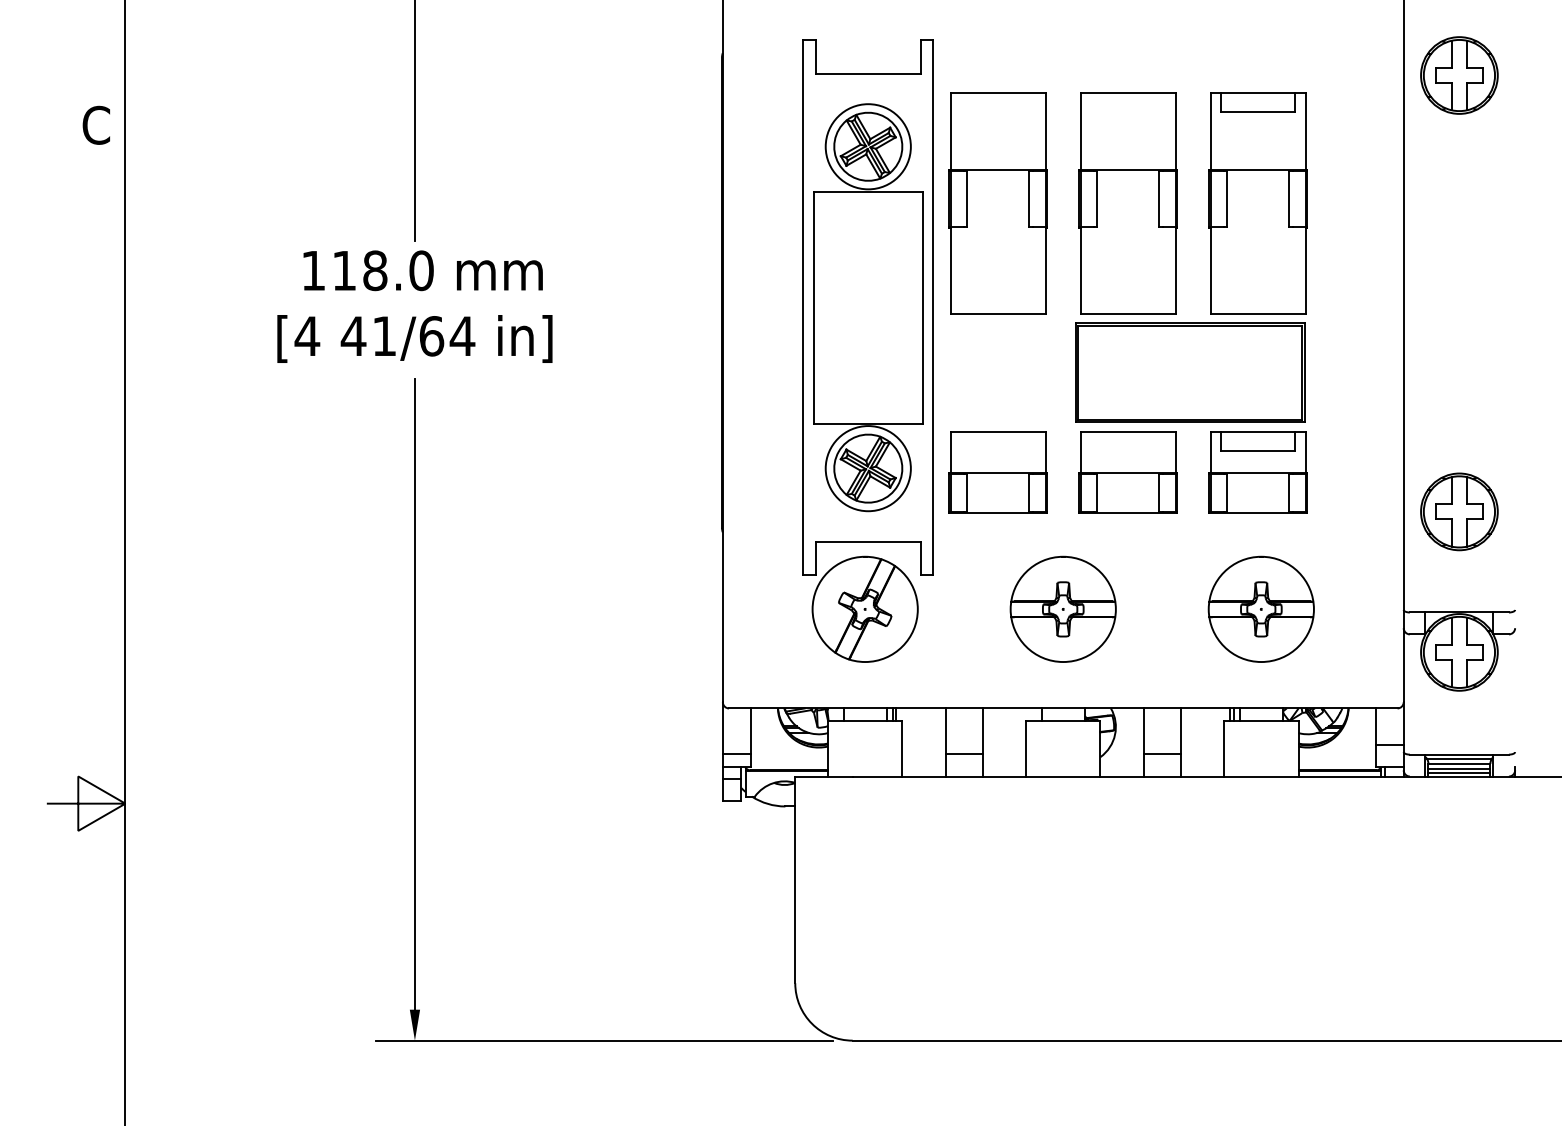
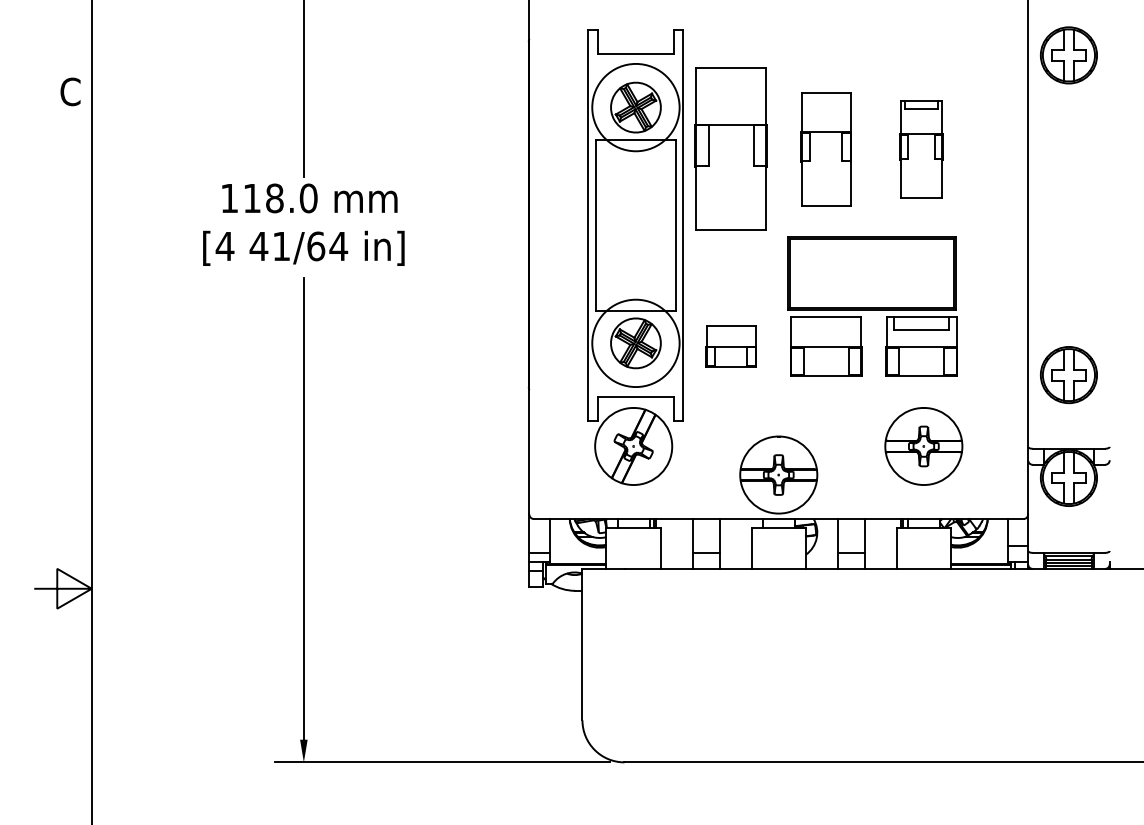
circle: (867, 146) -> (635, 107), size x1.4
part: (1127, 203) -> (825, 149), size x0.7
part: (1257, 203) -> (921, 149), size x0.6
circle: (867, 468) -> (635, 343), size x1.4
part: (997, 472) -> (730, 346), size x0.7
part: (1062, 608) -> (778, 474), moved

